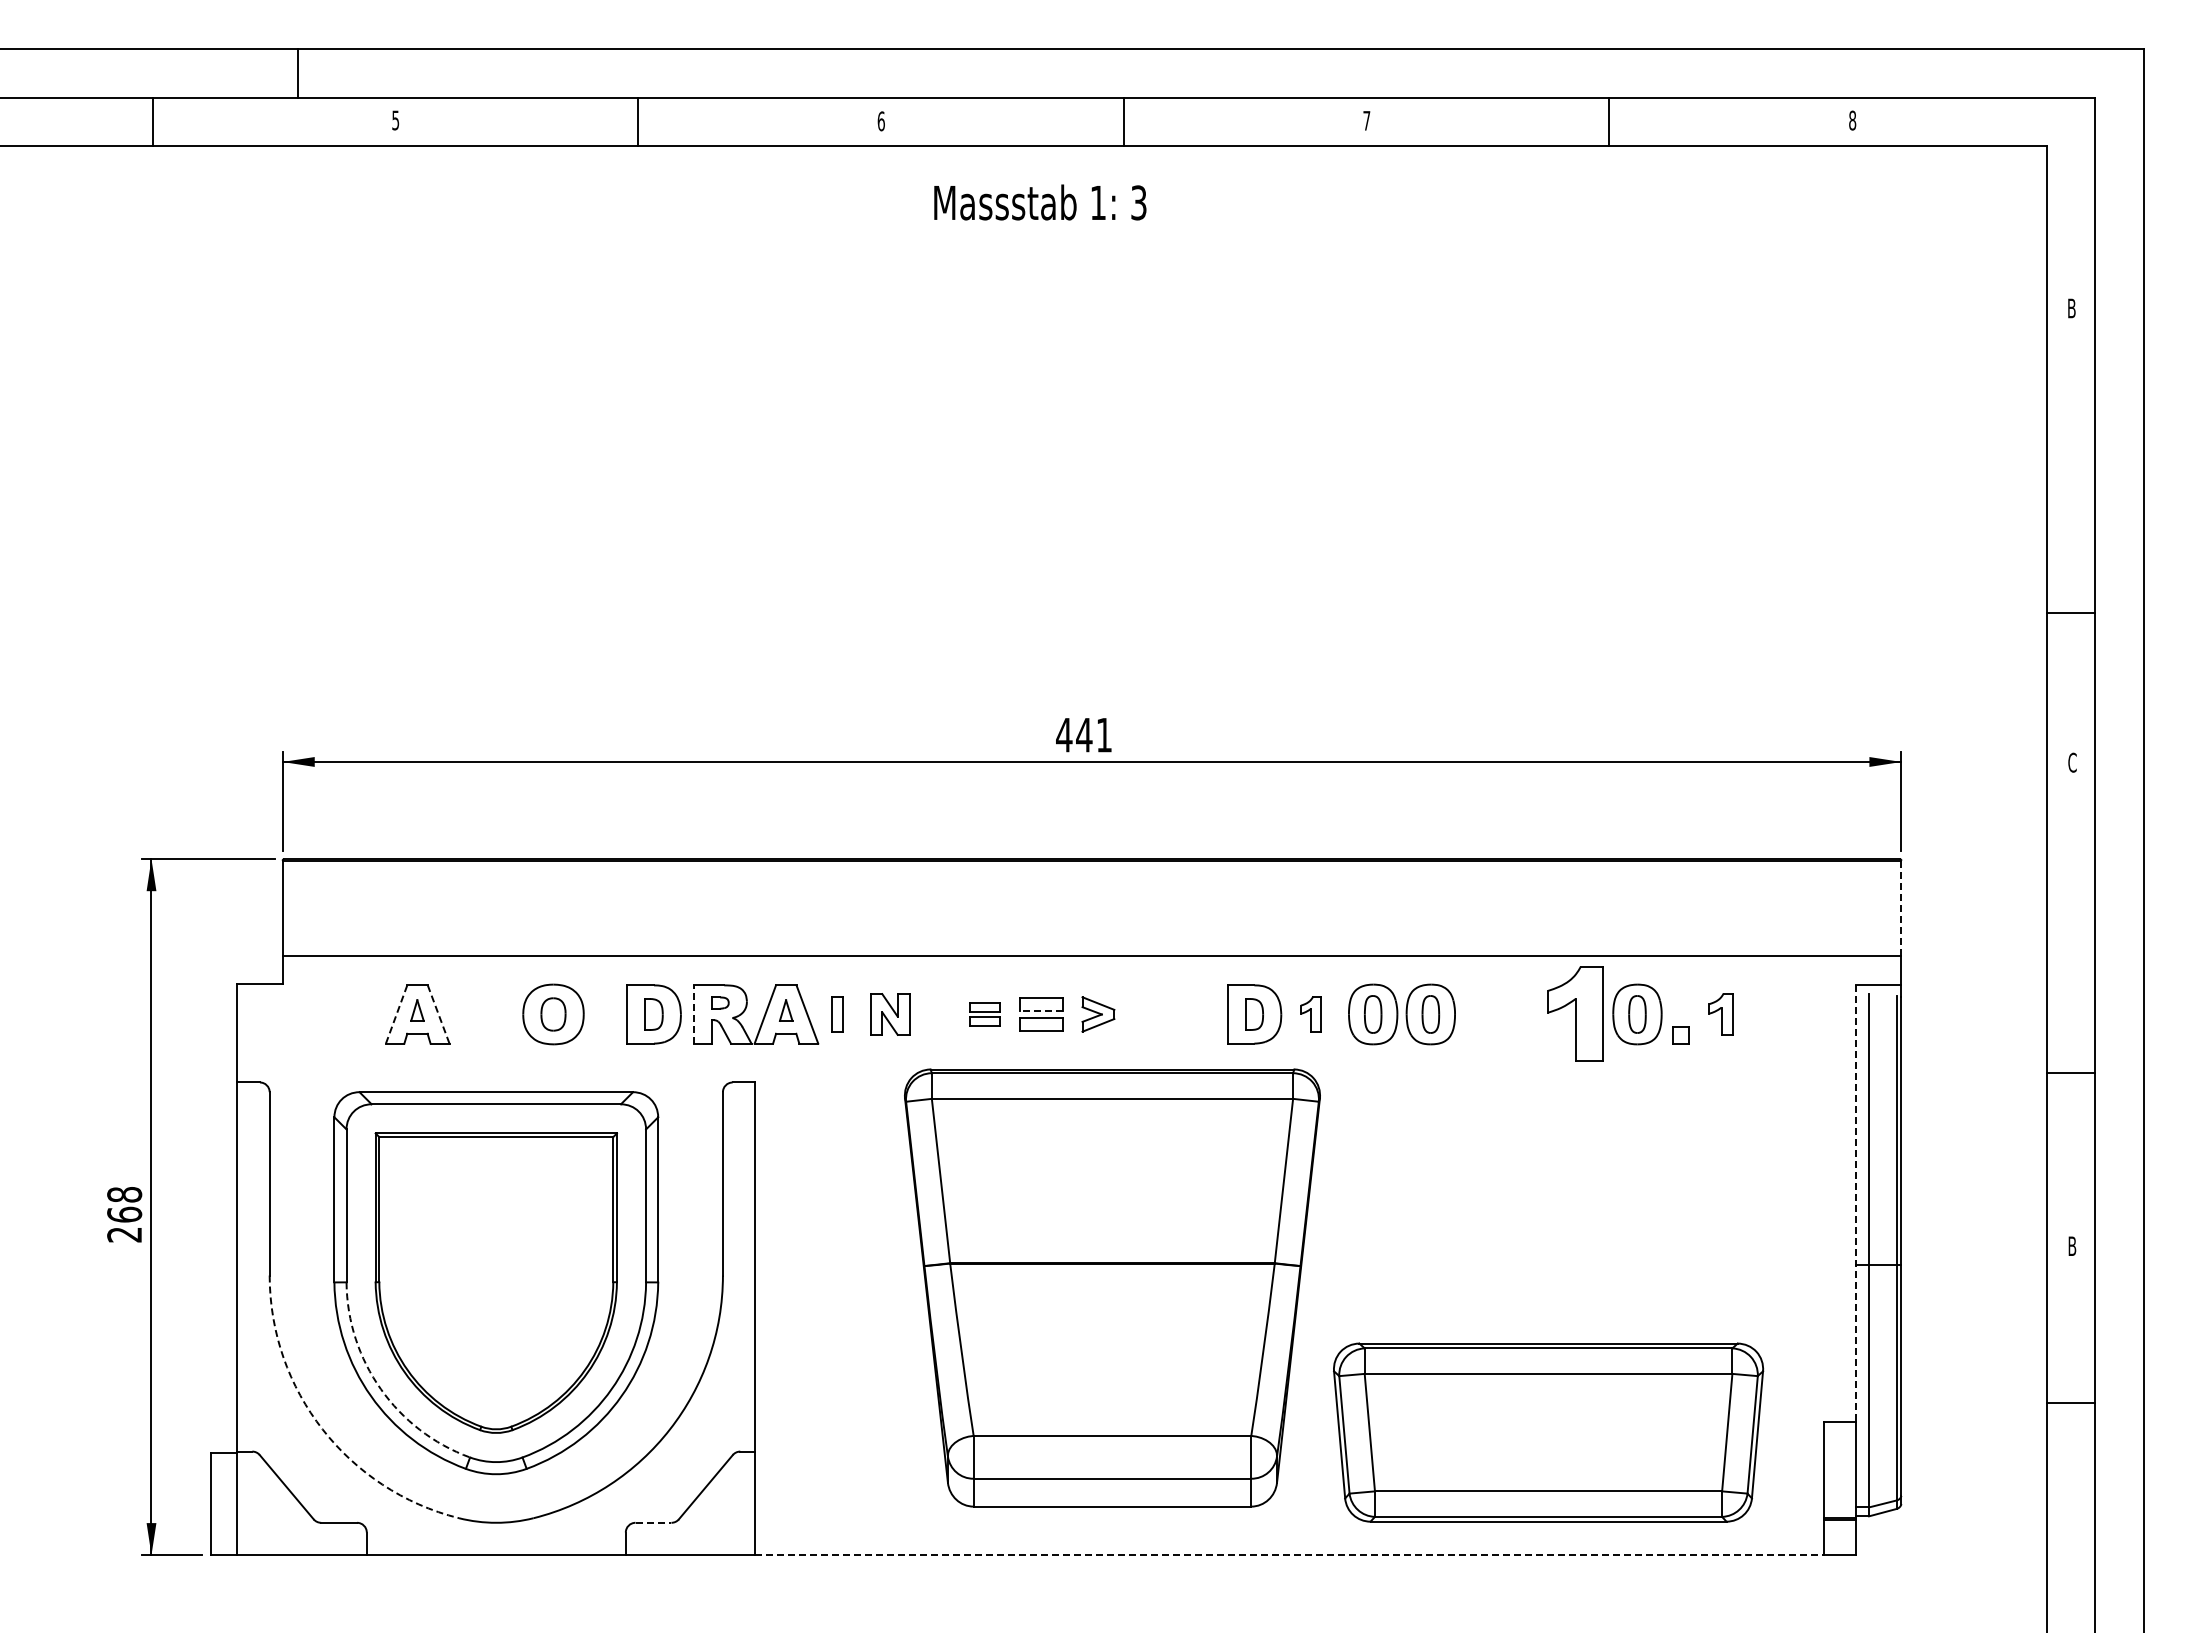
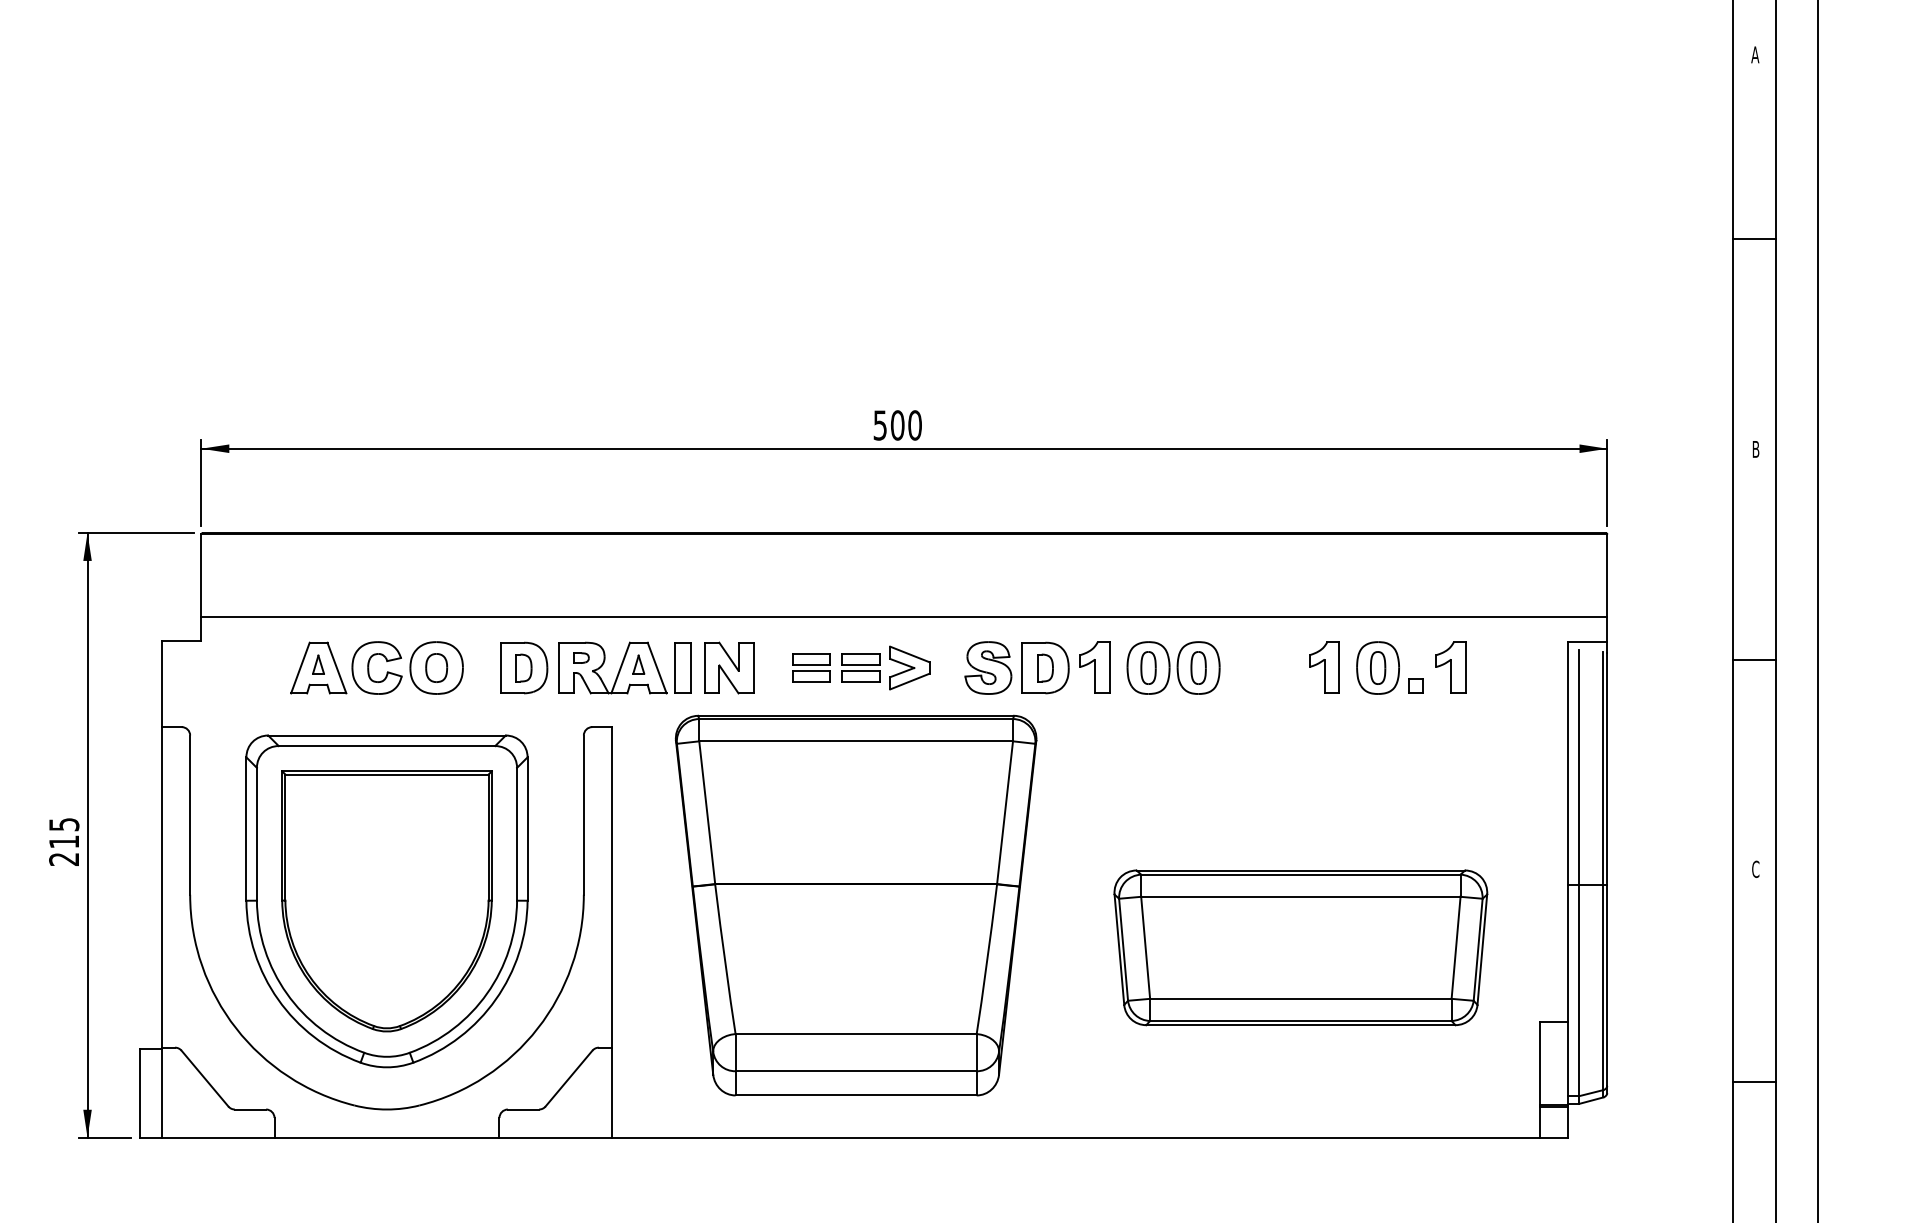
text: (2071, 308) -> (1755, 54), B -> A
line: (2070, 613) -> (1754, 239), moved
text: (1084, 734) -> (897, 424), 441 -> 500
text: (2072, 762) -> (1755, 449), C -> B
line: (1901, 908) -> (1607, 575), dashed -> solid
line: (1041, 1011) -> (860, 665), dashed -> solid
line: (396, 1014) -> (300, 668), dashed -> solid
line: (438, 1014) -> (336, 668), dashed -> solid
part: (475, 1014) -> (368, 668), added
line: (693, 1014) -> (558, 668), dashed -> solid
part: (836, 1014) -> (682, 668), size x1.67
part: (889, 1014) -> (728, 668), size x1.43
part: (984, 1014) -> (810, 668), size x1.43
part: (1098, 1014) -> (910, 668), size x1.43
part: (1188, 1014) -> (988, 668), added
part: (1310, 1014) -> (1094, 668), size x1.67
part: (1575, 1014) -> (1324, 668), size x0.62
part: (1720, 1014) -> (1450, 668), size x1.43
line: (2070, 1072) -> (1754, 660), moved
line: (1856, 1203) -> (1568, 832), dashed -> solid
text: (124, 1204) -> (64, 833), 268 -> 215
text: (2072, 1246) -> (1755, 869), B -> C
part: (1112, 1287) -> (856, 905), moved
arc: (380, 1389) -> (286, 993), dashed -> solid
line: (2070, 1403) -> (1754, 1082), moved
arc: (322, 1429) -> (236, 1028), dashed -> solid
part: (1548, 1432) -> (1300, 947), moved
line: (653, 1522) -> (523, 1109), dashed -> solid
line: (1290, 1555) -> (1076, 1137), dashed -> solid

